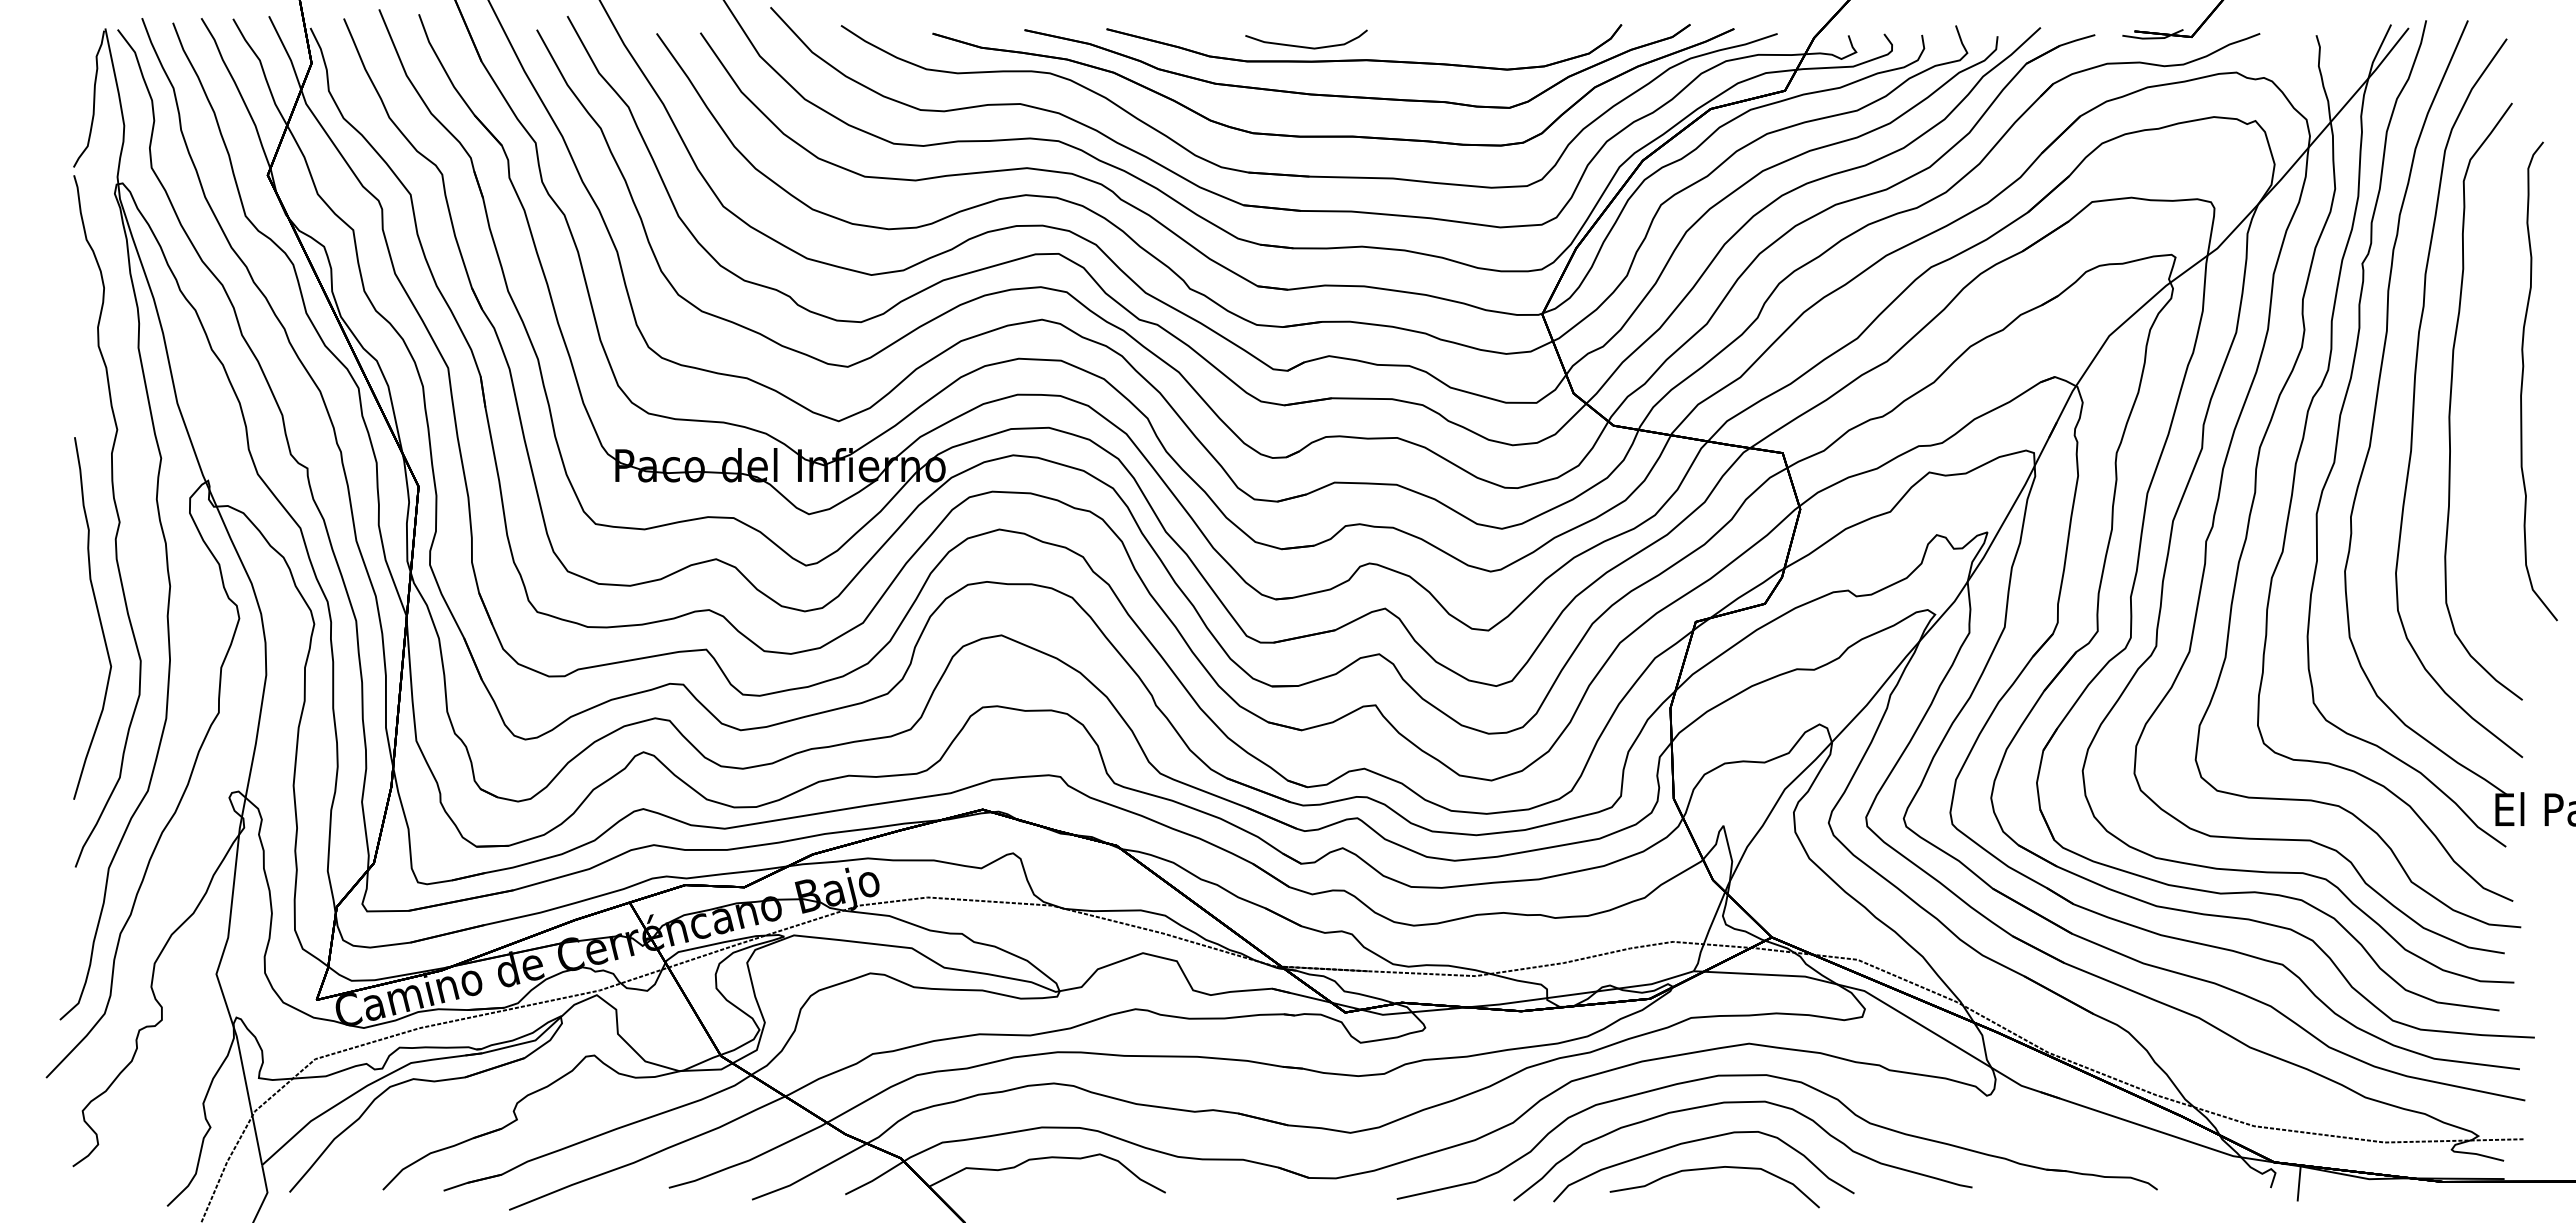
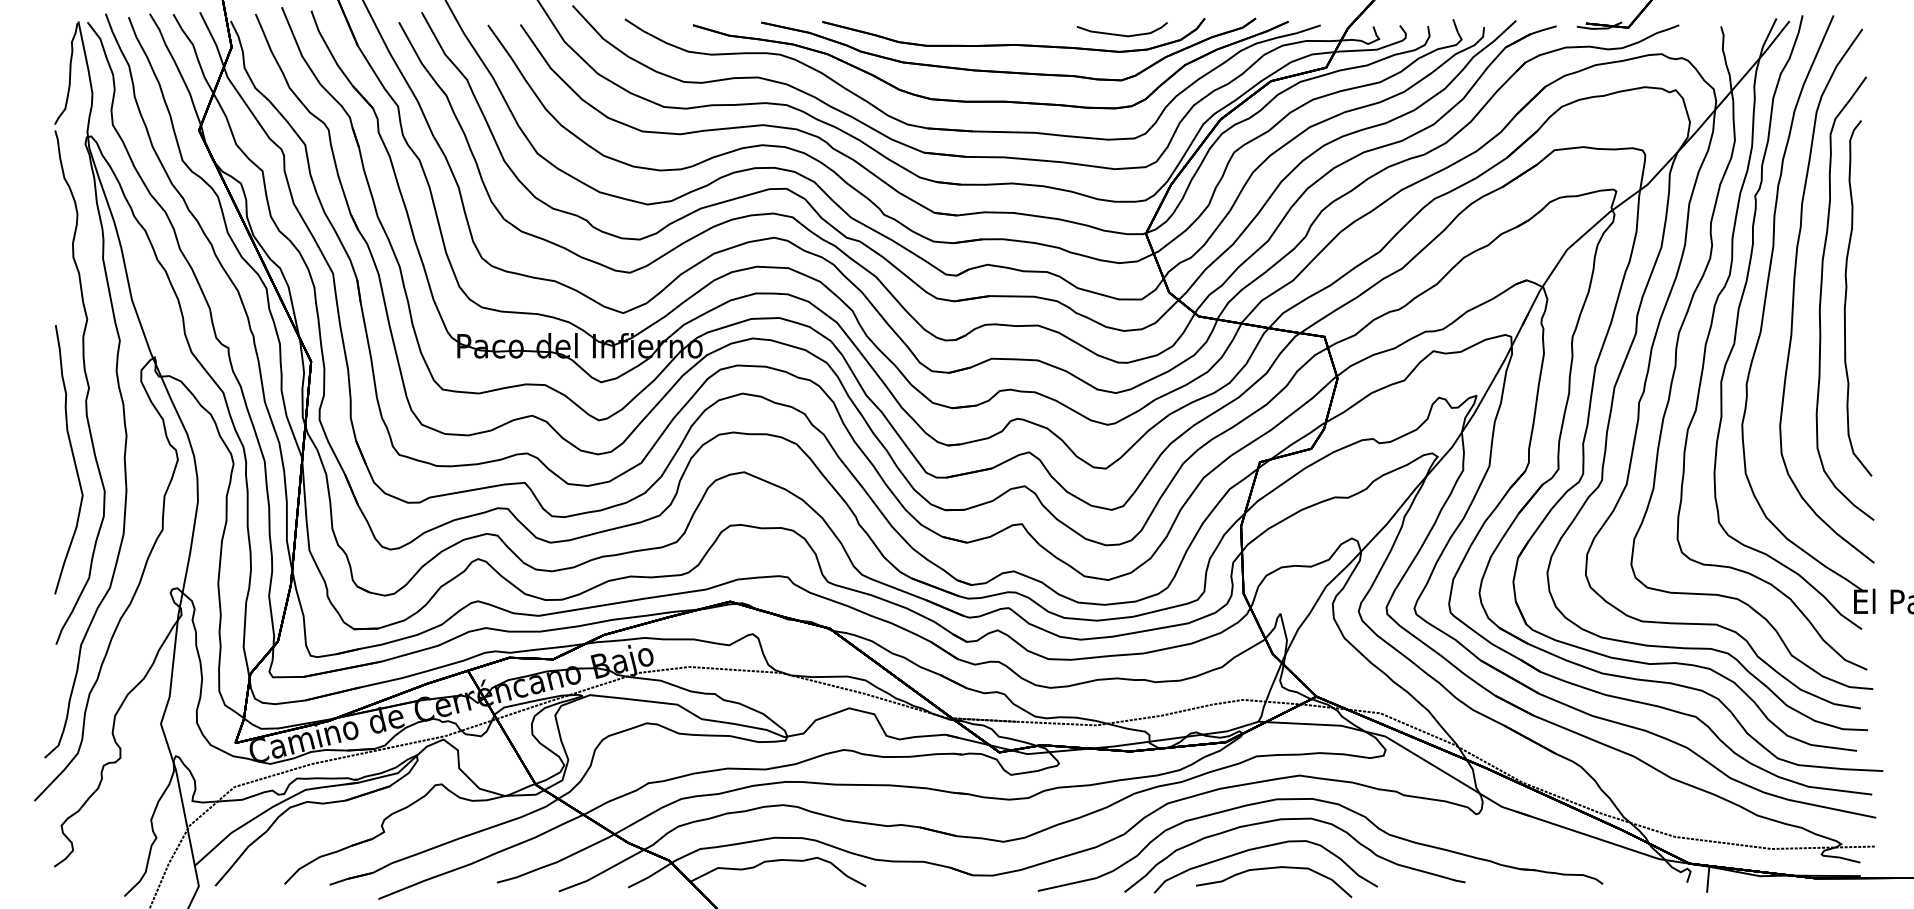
part: (1306, 46) -> (1122, 34), moved
part: (2523, 380) -> (1846, 297), moved

